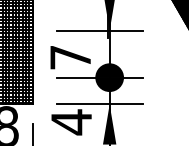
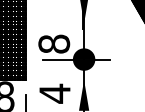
line: (99, 30) -> (76, 23), removed
text: (70, 57) -> (54, 44), 7 -> 8
line: (99, 104) -> (76, 80), removed

